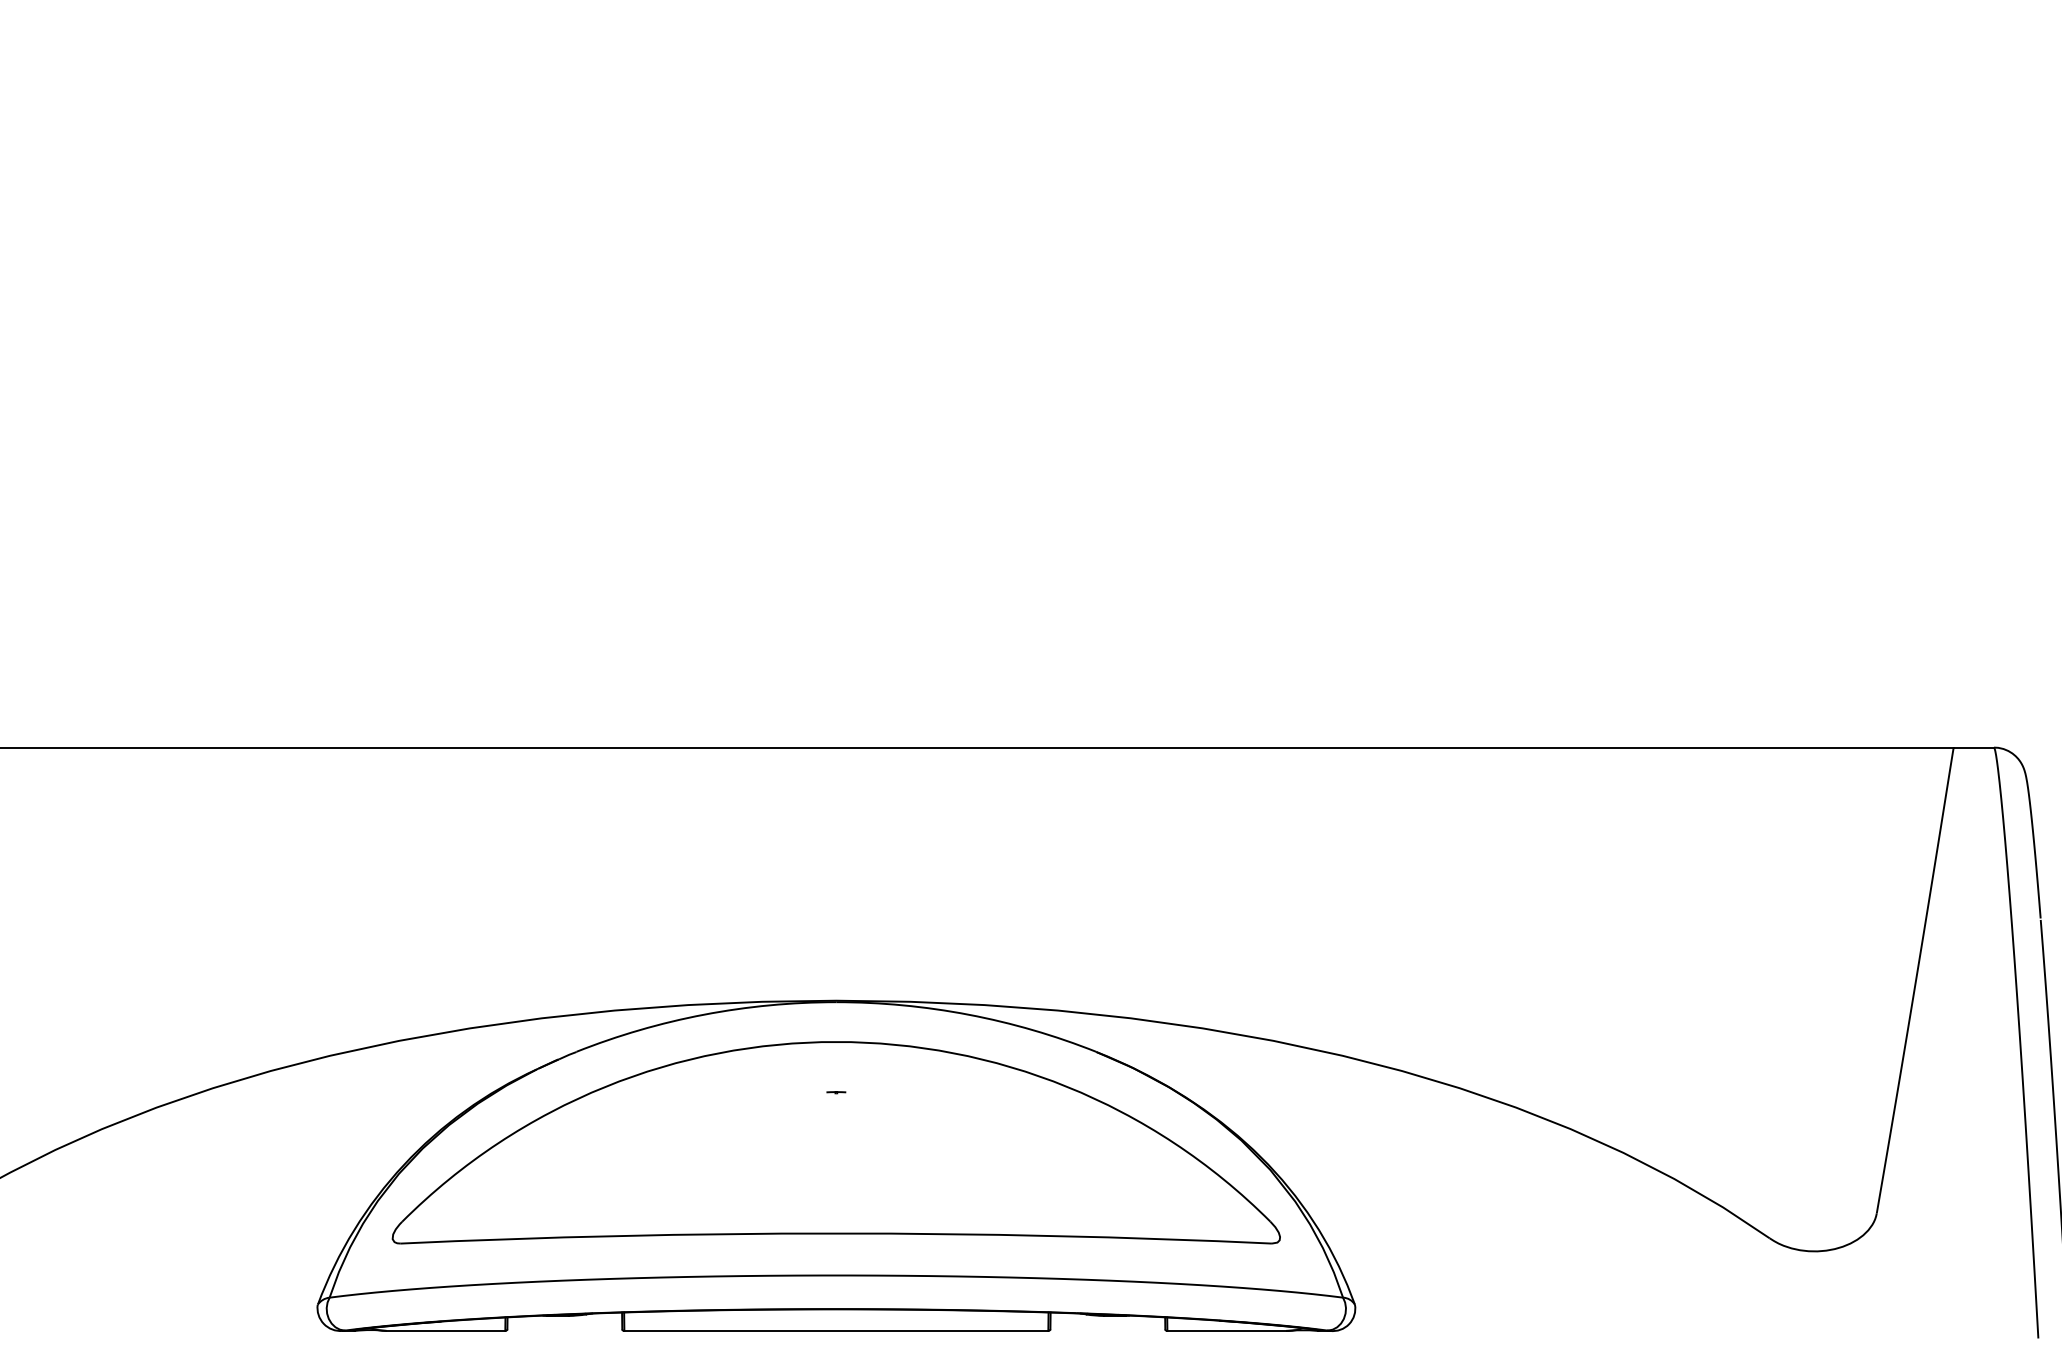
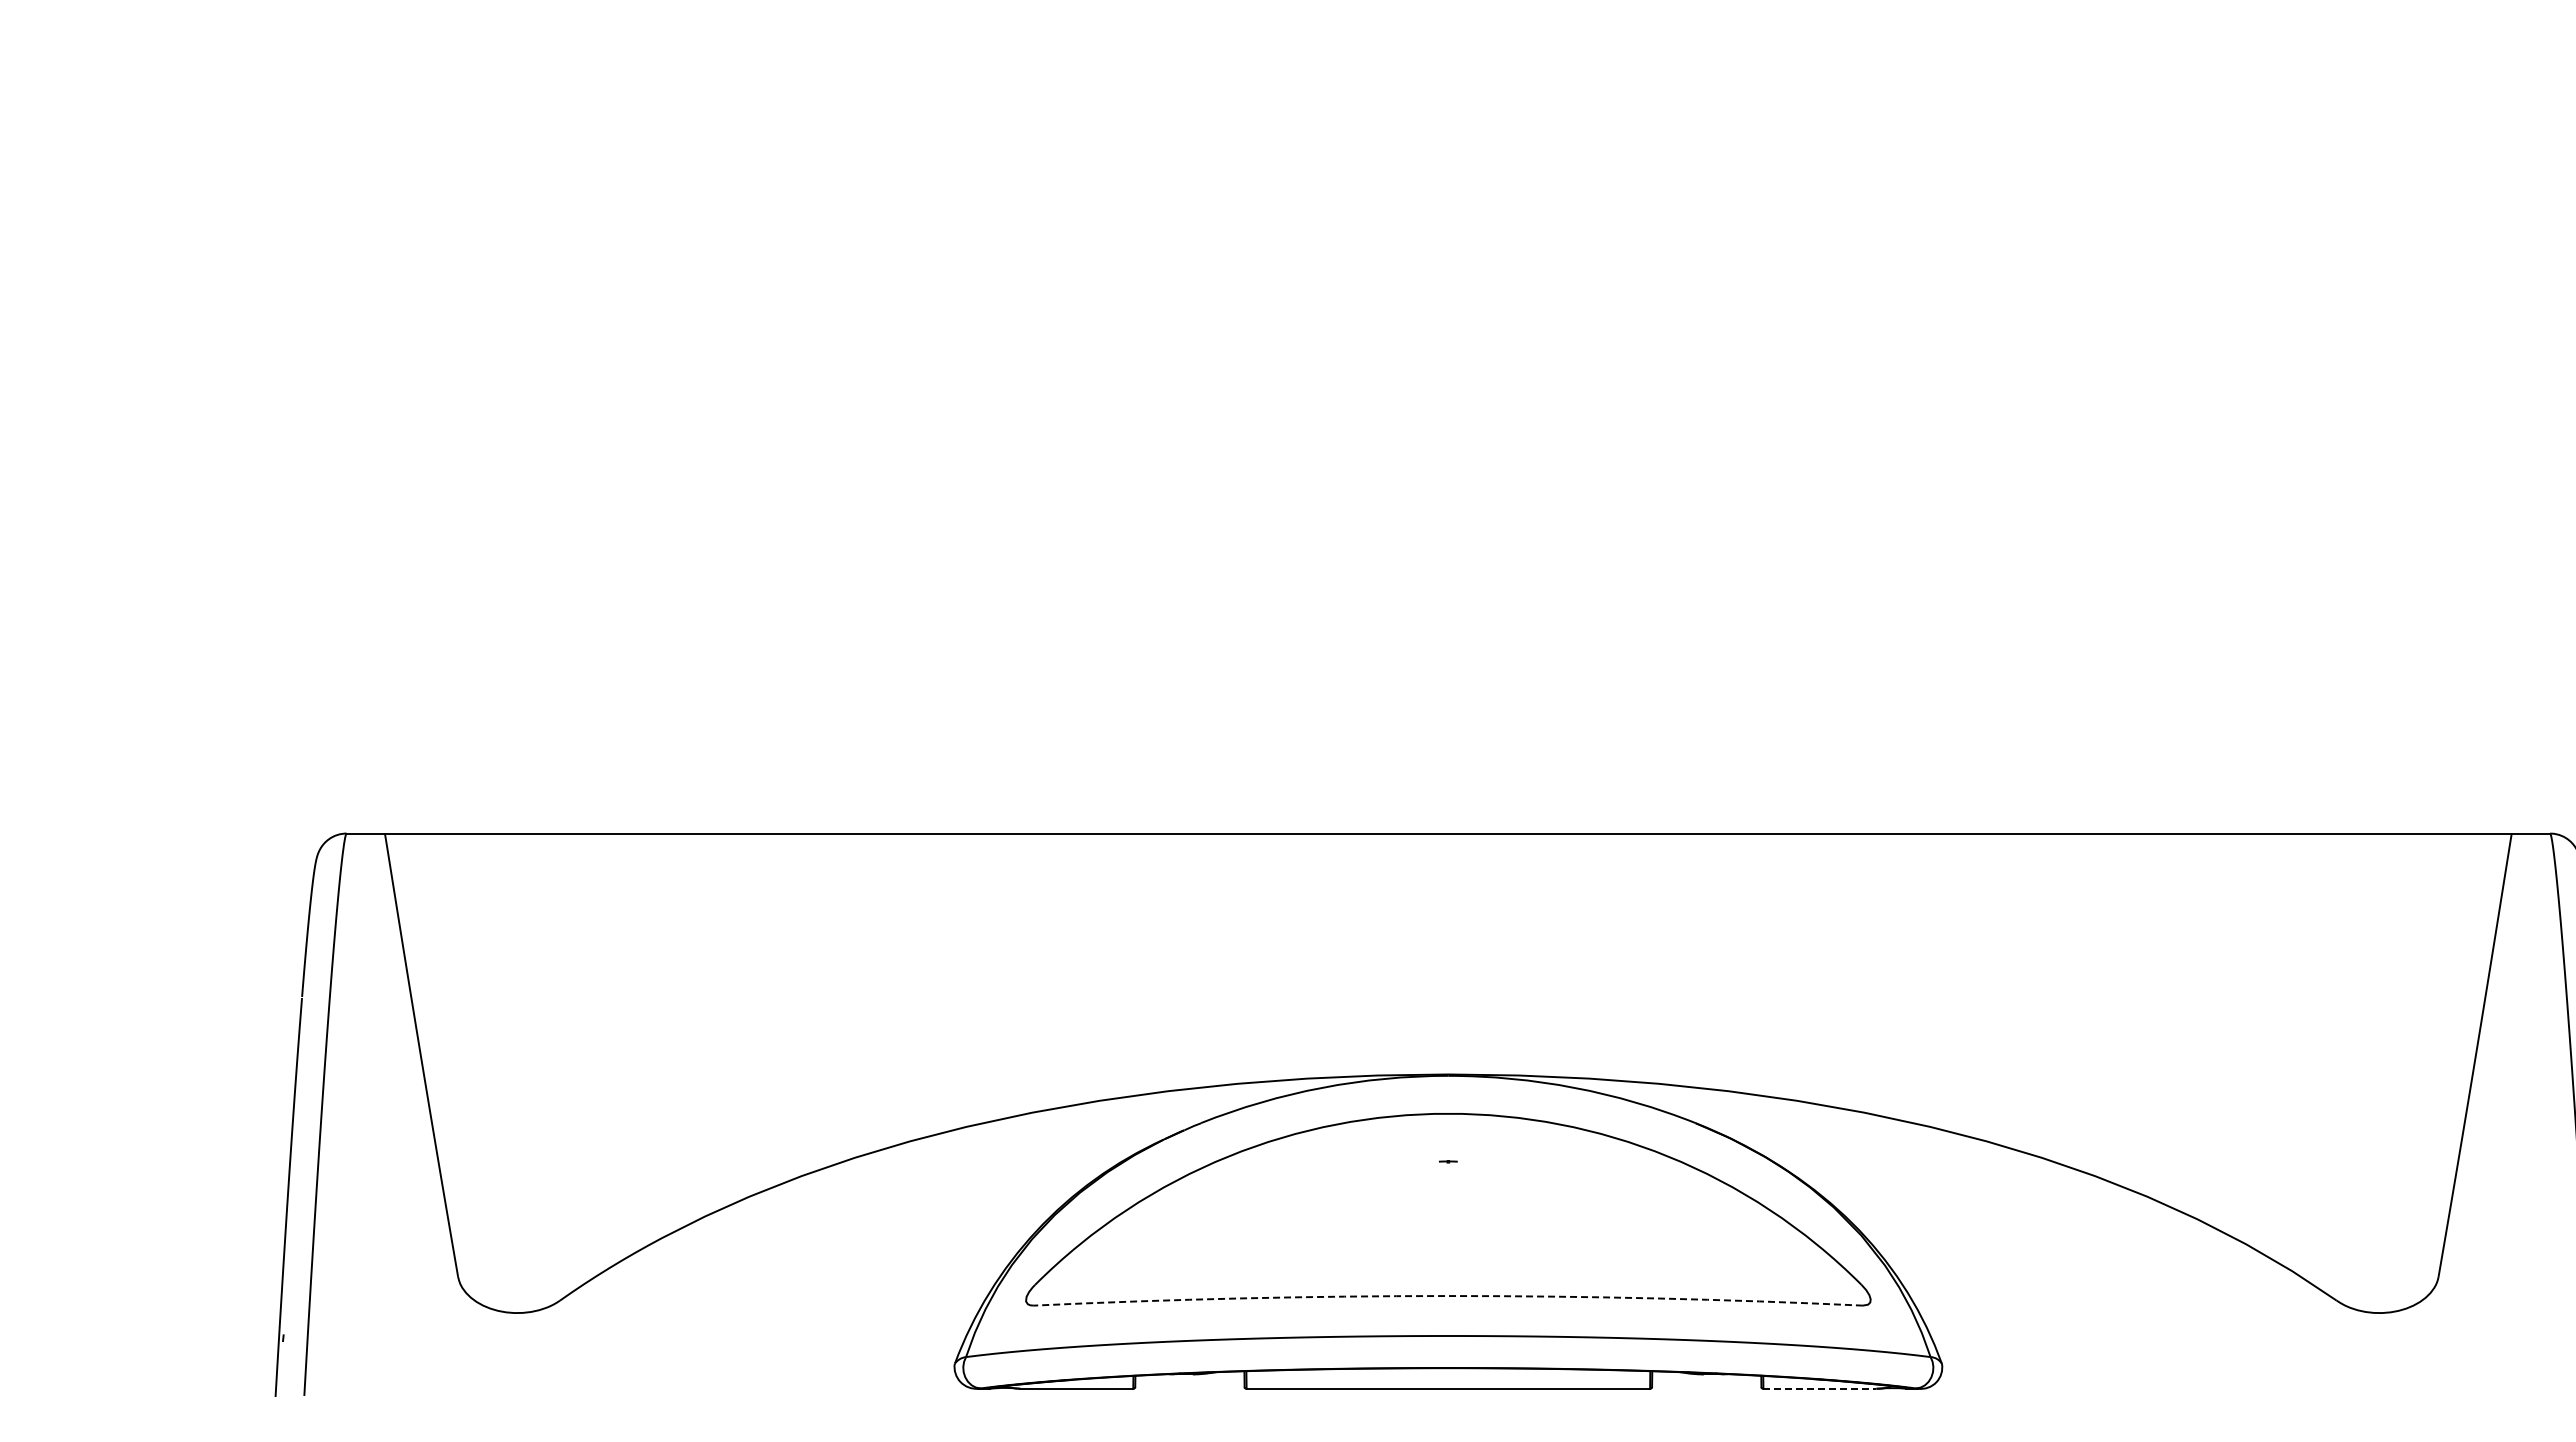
arc: (836, 1234) -> (1448, 1296), solid -> dashed
line: (1226, 1330) -> (1819, 1388), solid -> dashed

